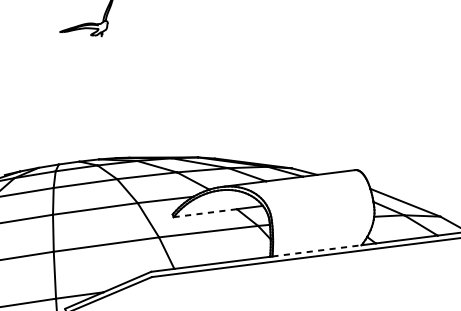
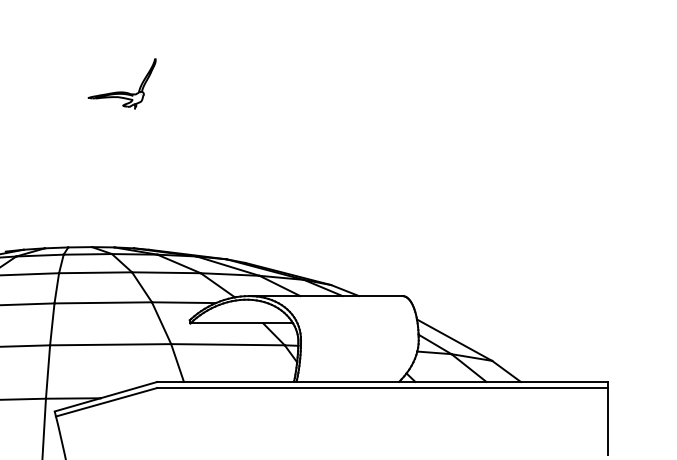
line: (205, 213) -> (227, 323), dashed -> solid
line: (317, 250) -> (348, 381), dashed -> solid

